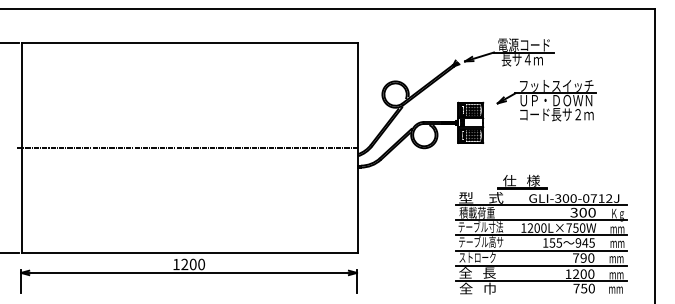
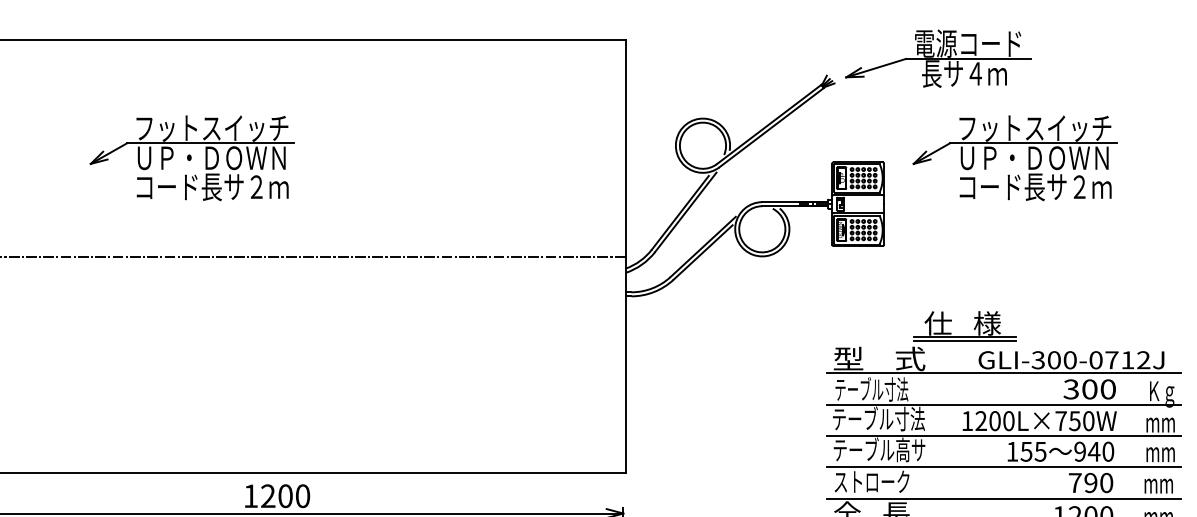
part: (147, 100) -> (191, 157), added
text: (476, 212) -> (869, 388), 積載荷重 -> テーブル寸法
text: (591, 242) -> (1107, 450), 945 -> 940

